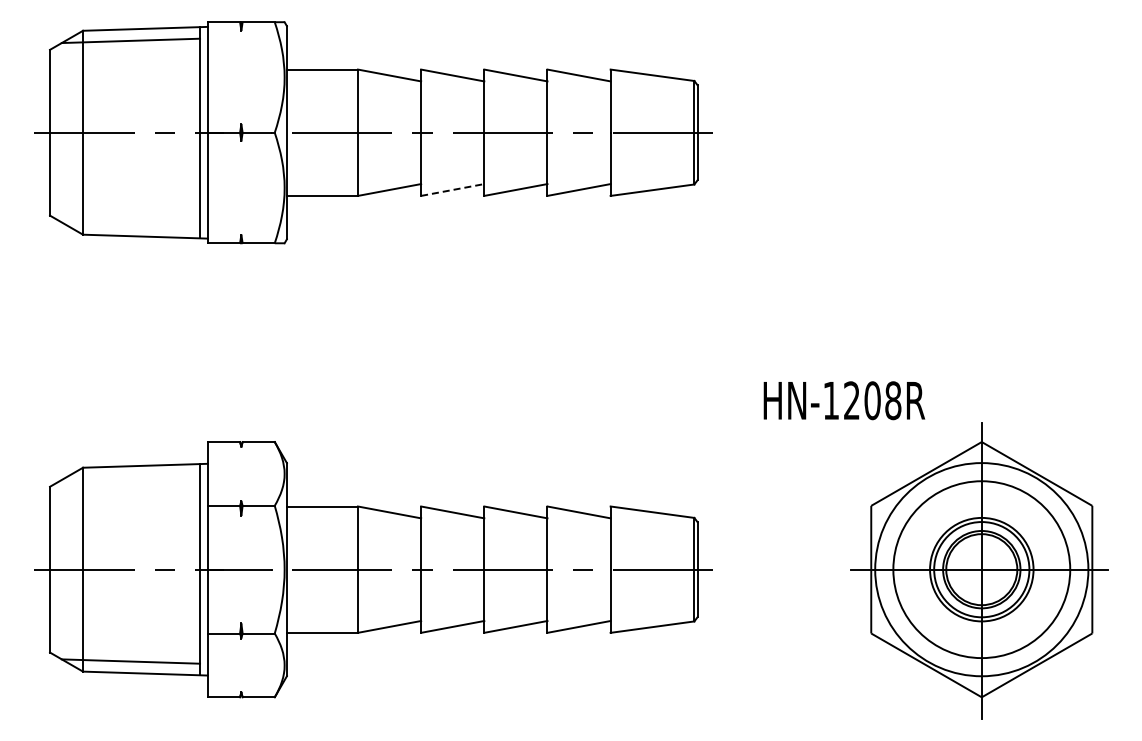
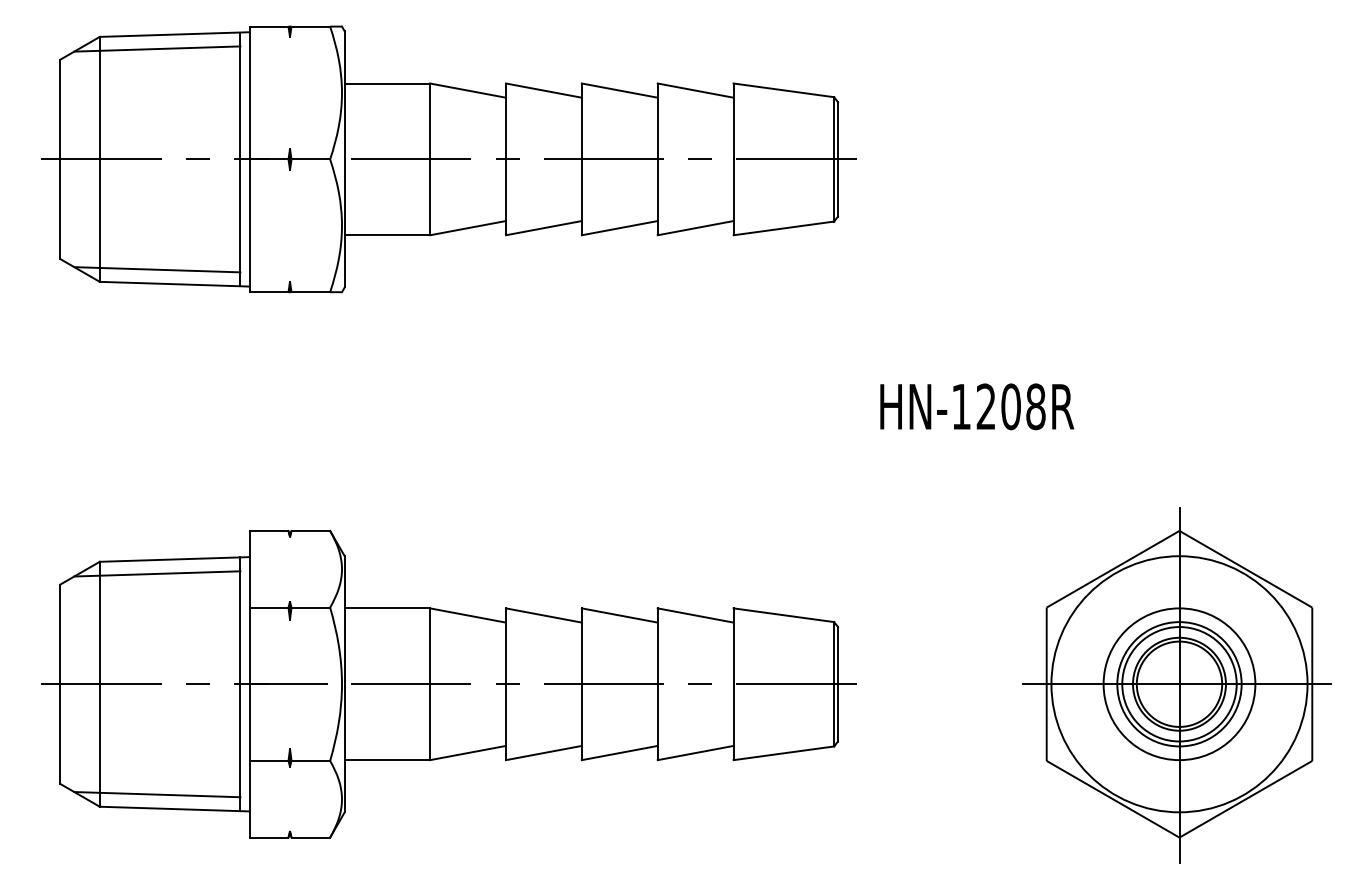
line: (453, 189) -> (544, 227), dashed -> solid
line: (130, 224) -> (156, 269), added
text: (844, 400) -> (977, 406), moved
line: (130, 477) -> (156, 573), added
circle: (981, 569) -> (1179, 684), size x0.71

